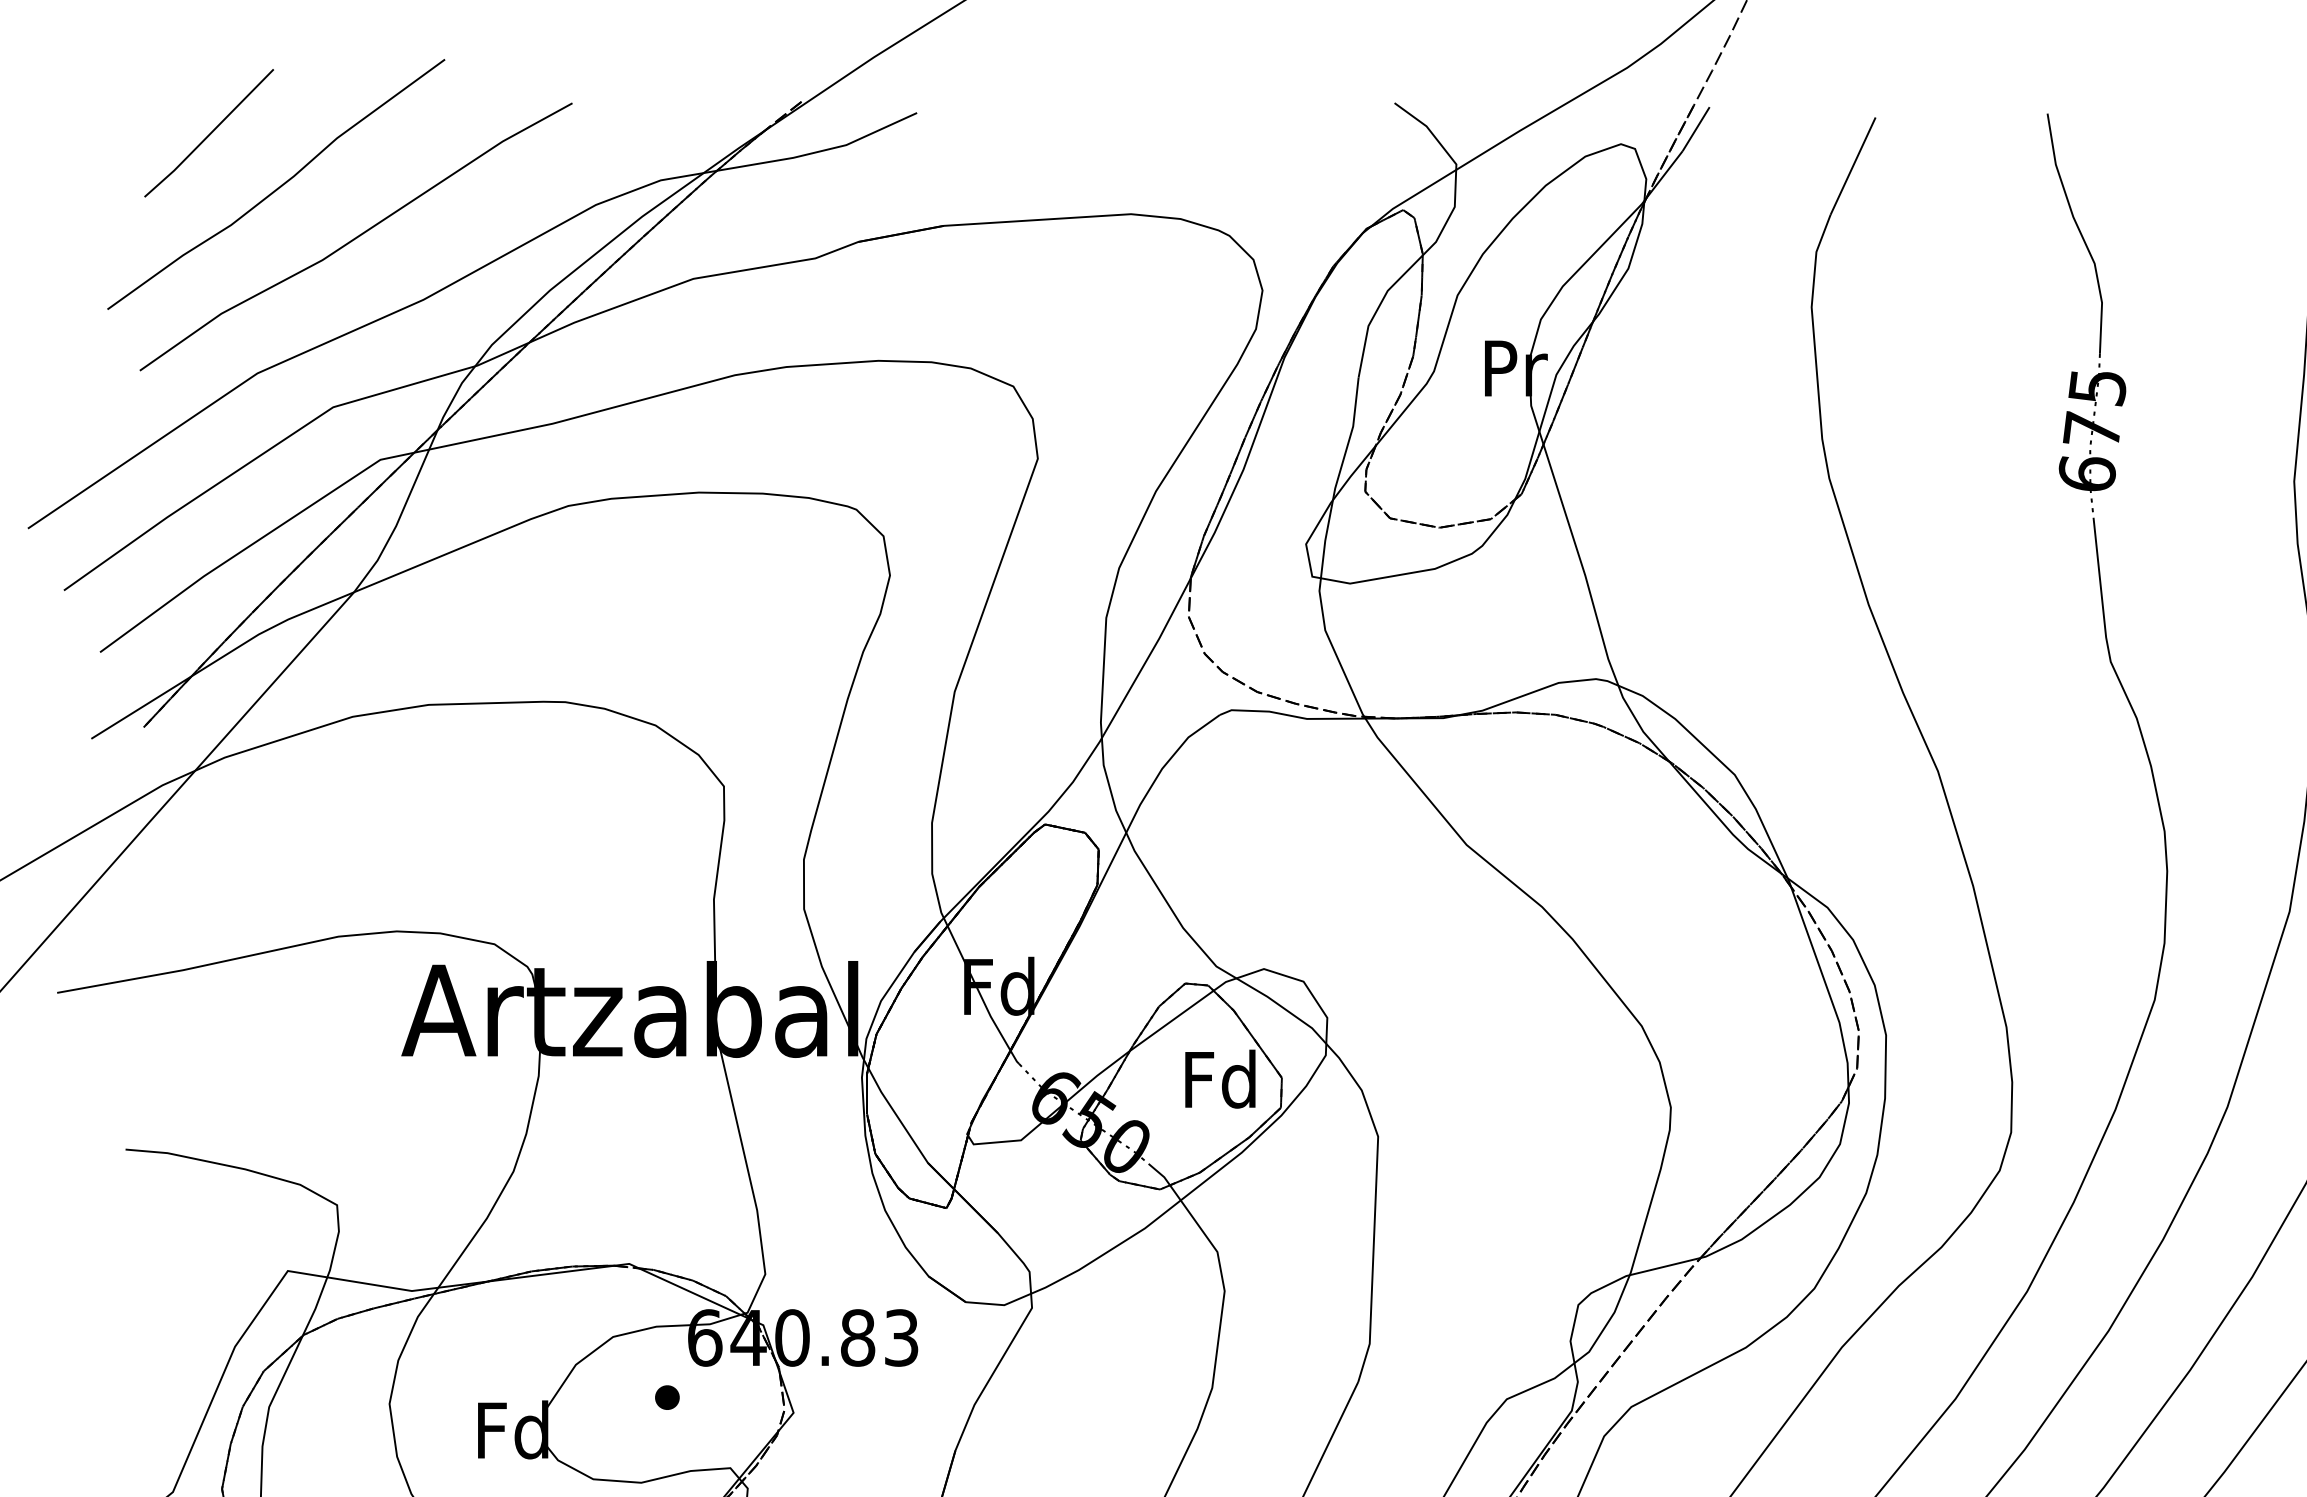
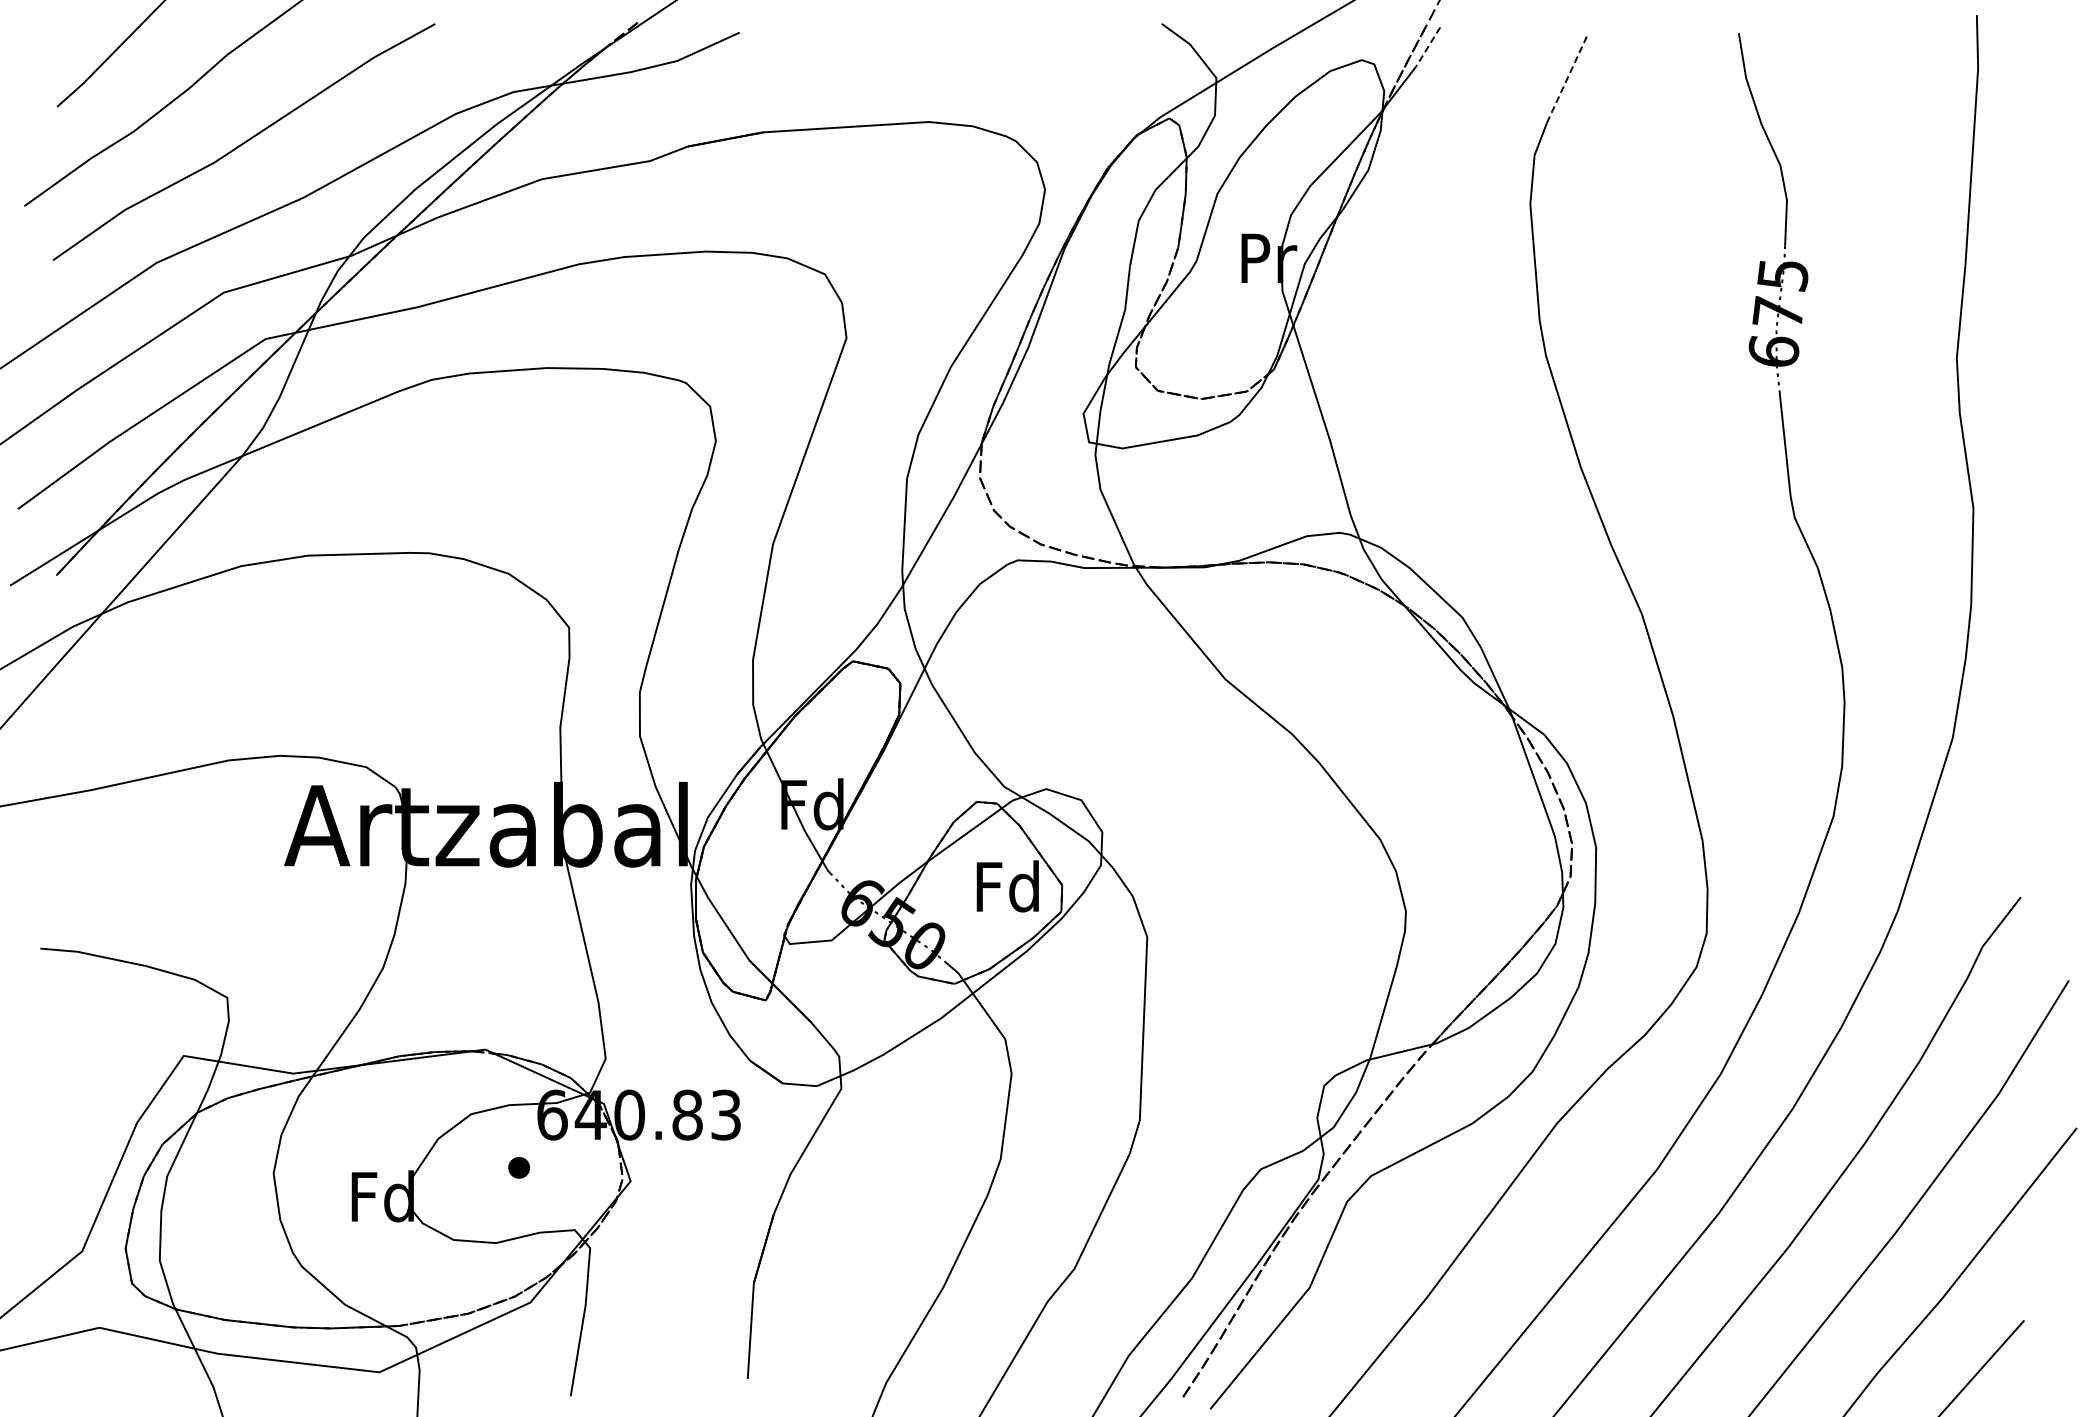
line: (1696, 128) -> (1428, 46), solid -> dashed
line: (1852, 167) -> (1566, 80), solid -> dashed

